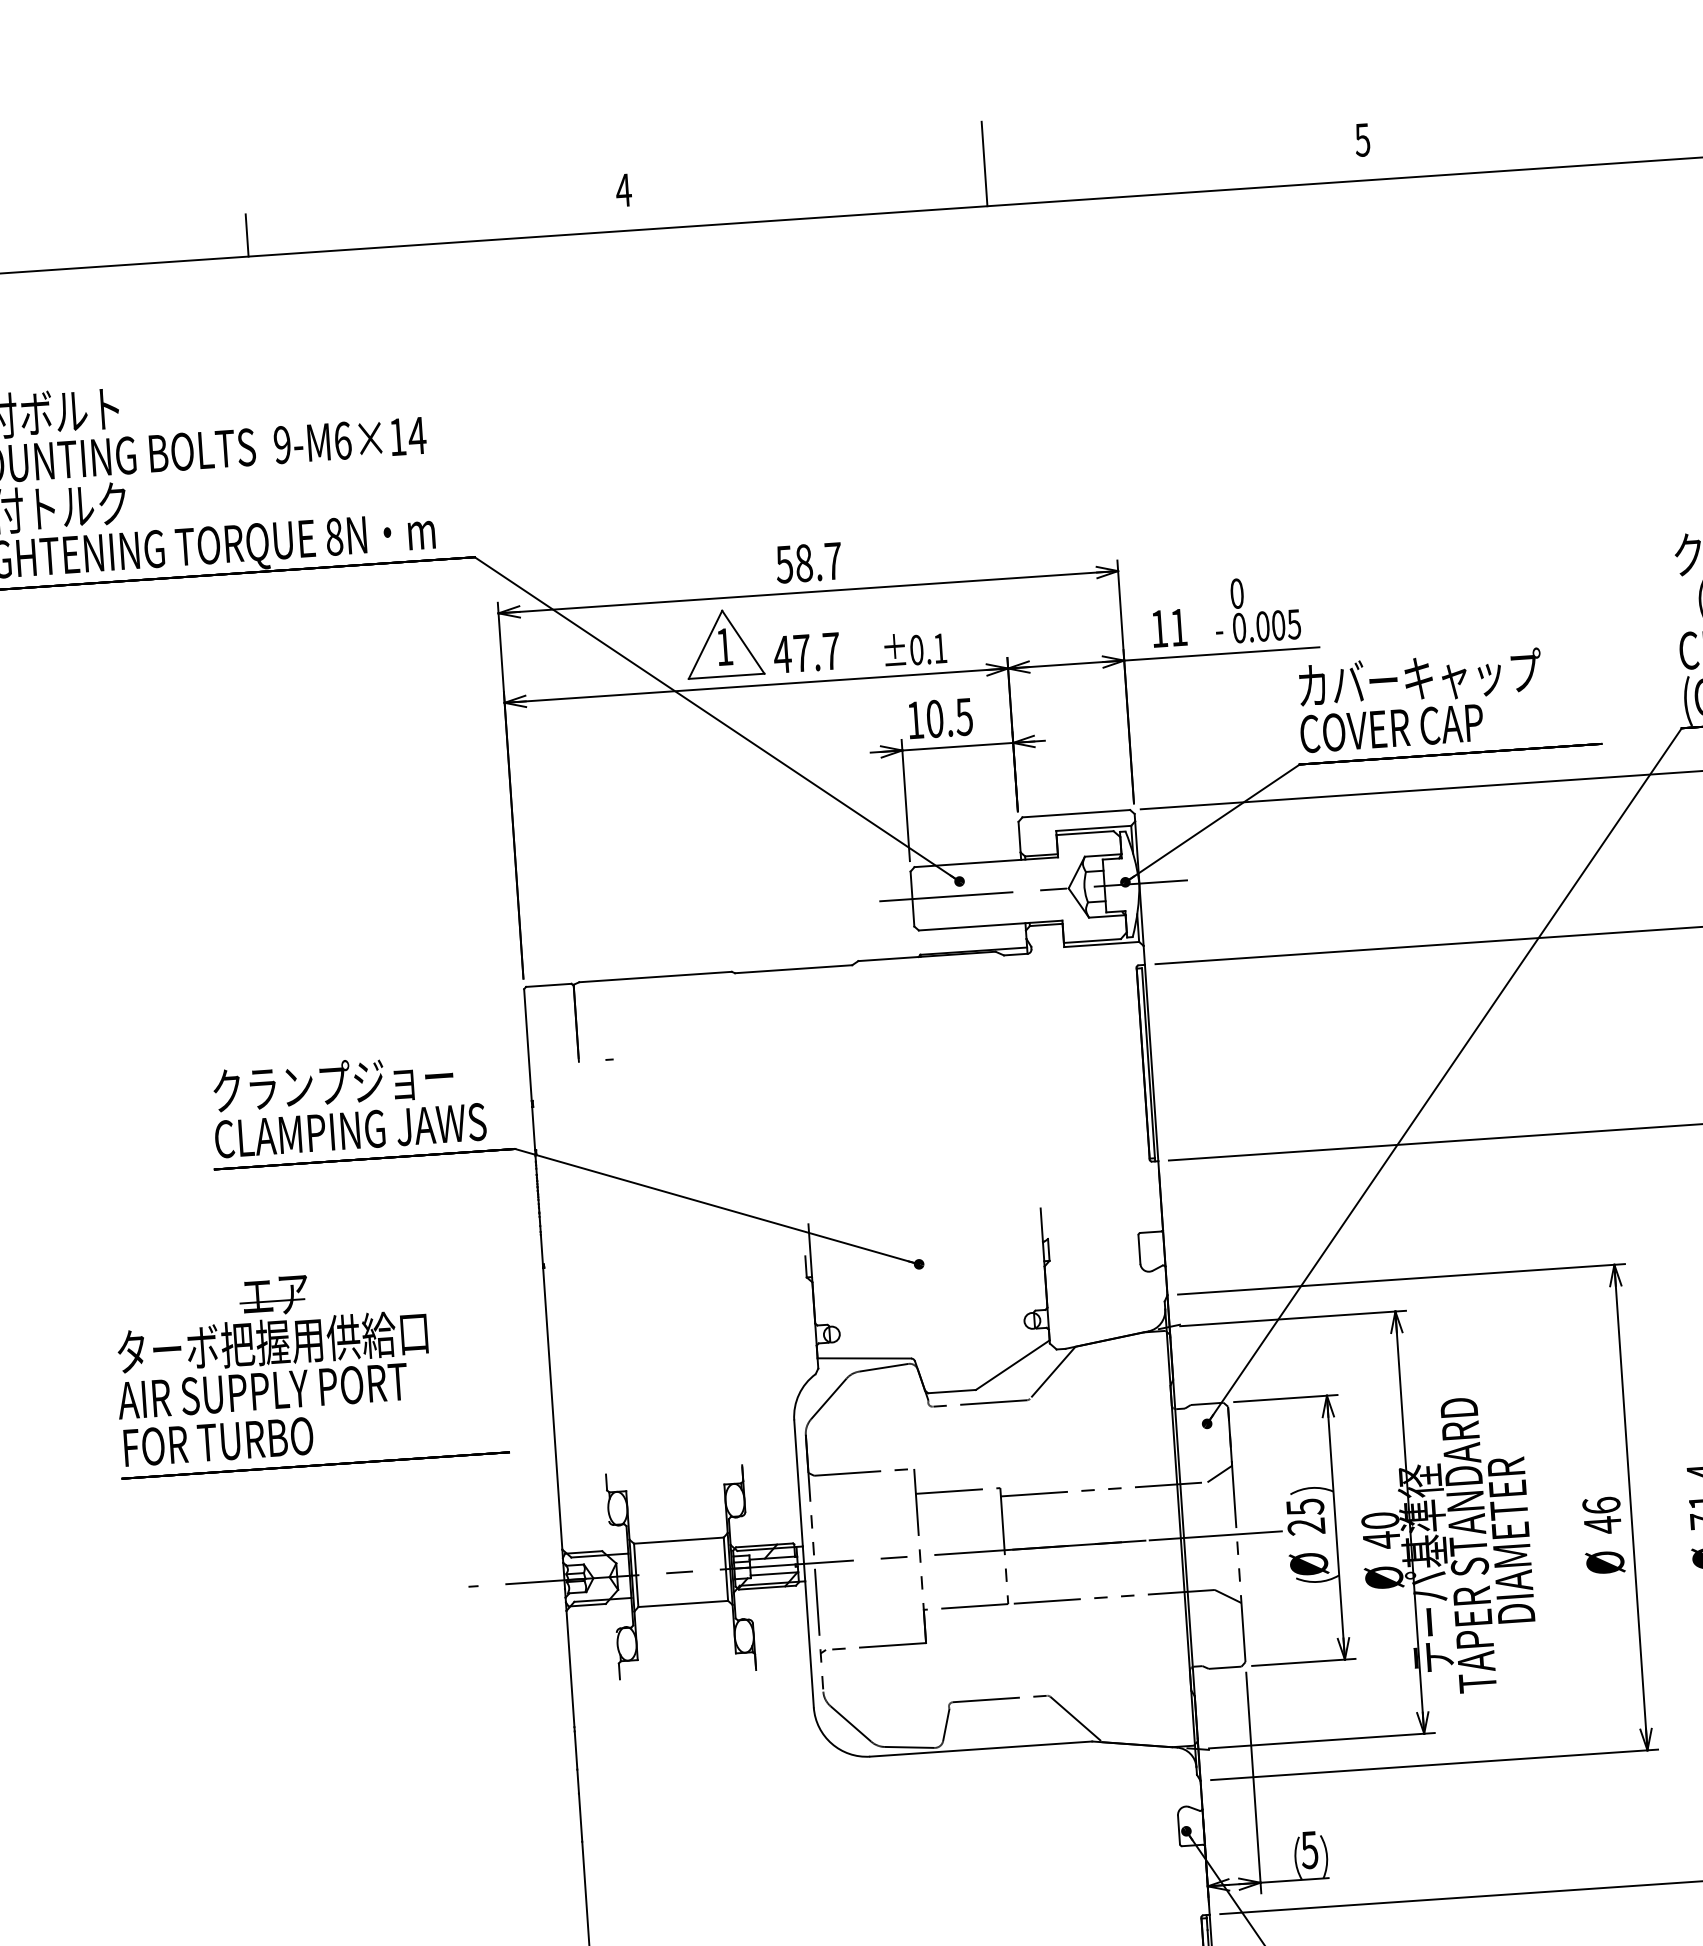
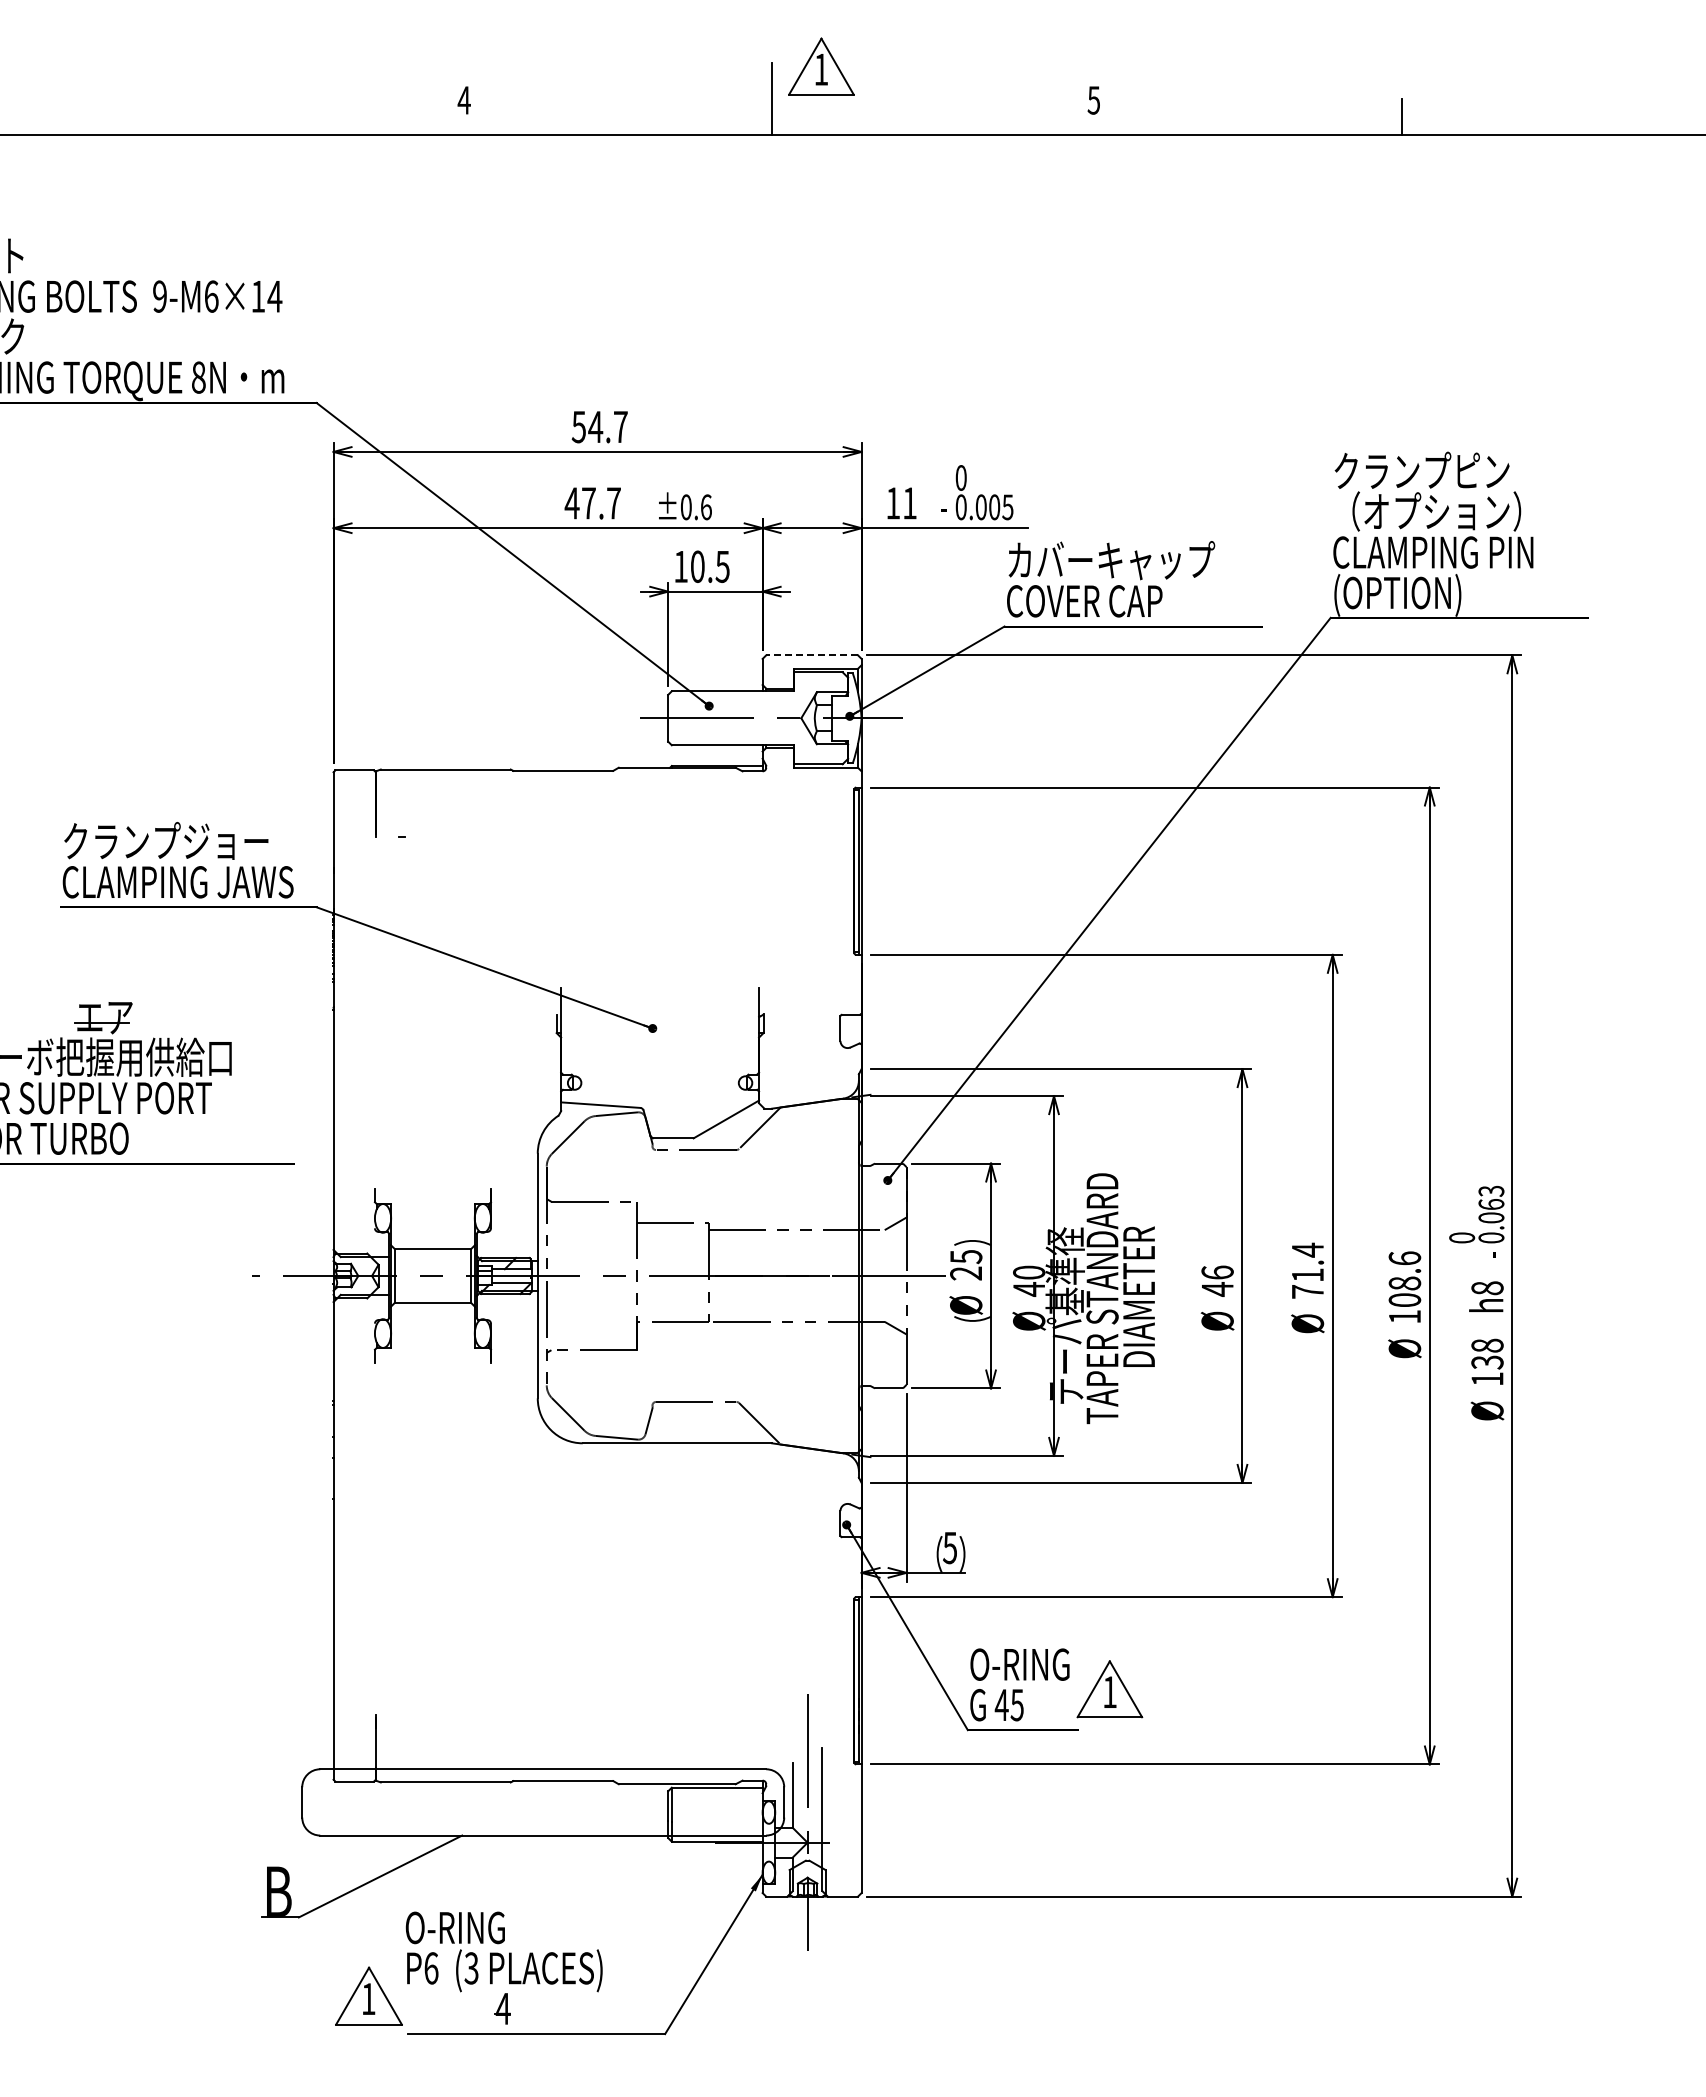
line: (247, 235) -> (142, 116), removed
text: (803, 563) -> (595, 427), 58.7 -> 54.7
part: (724, 643) -> (821, 66), moved
text: (940, 648) -> (706, 507), ±0.1 -> ±0.6
line: (1076, 813) -> (812, 655), solid -> dashed

